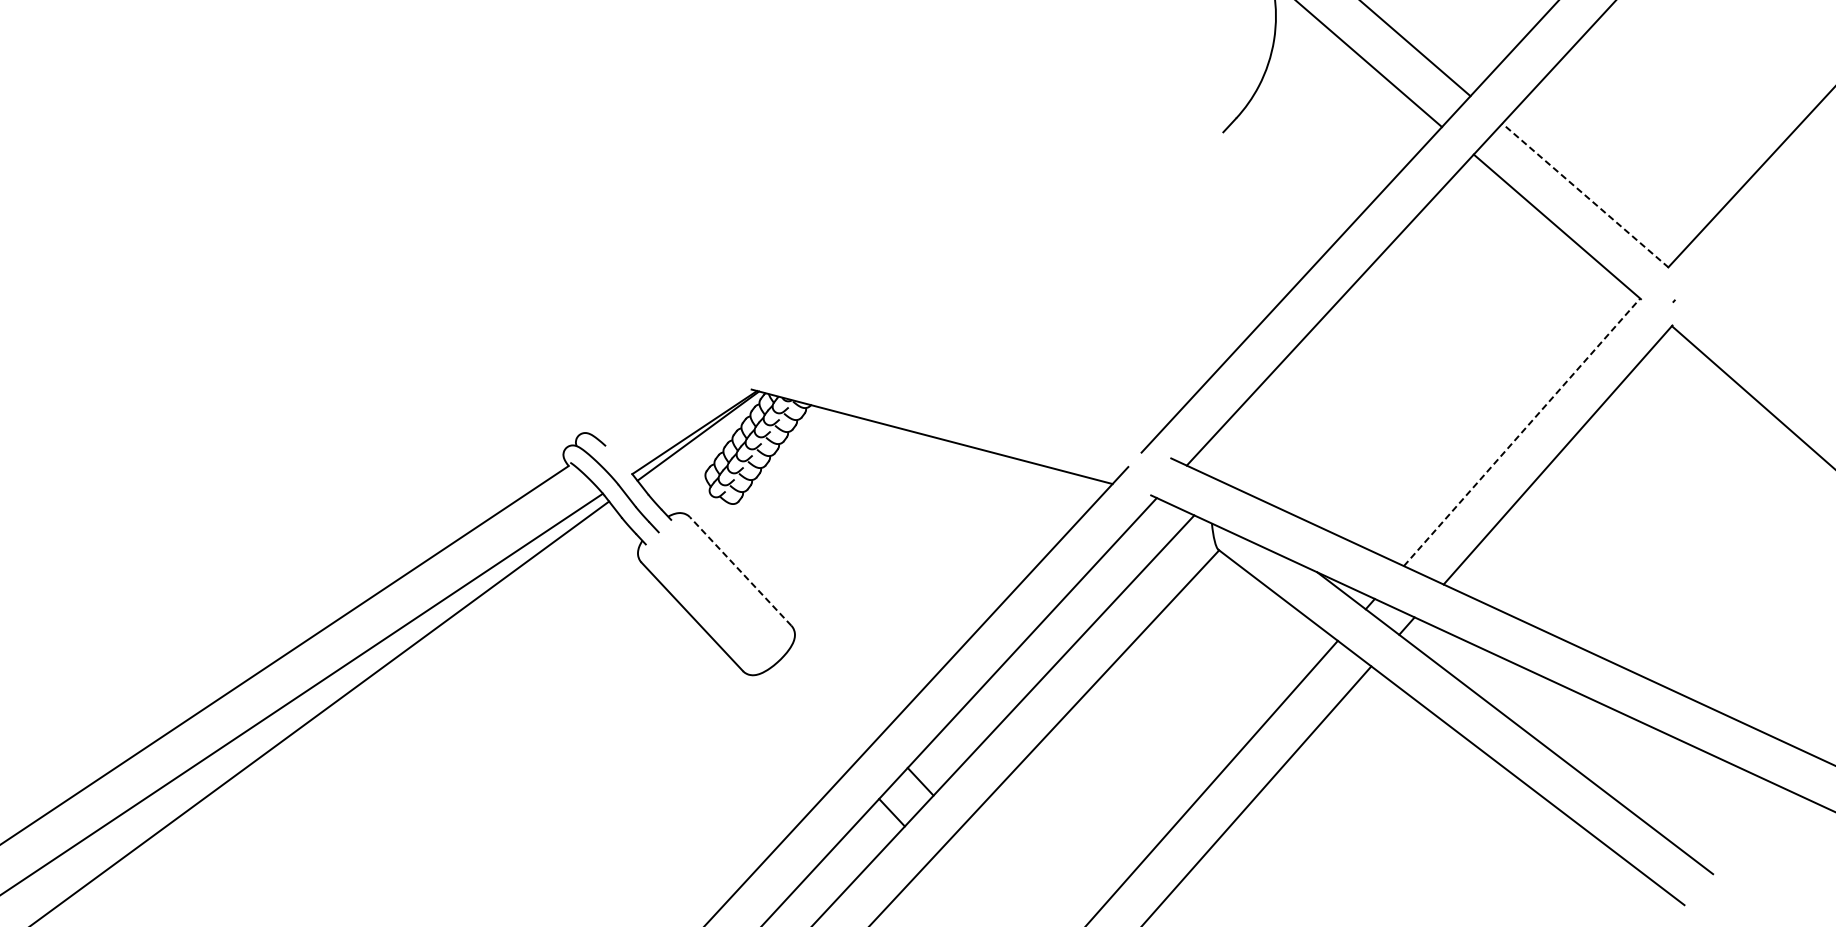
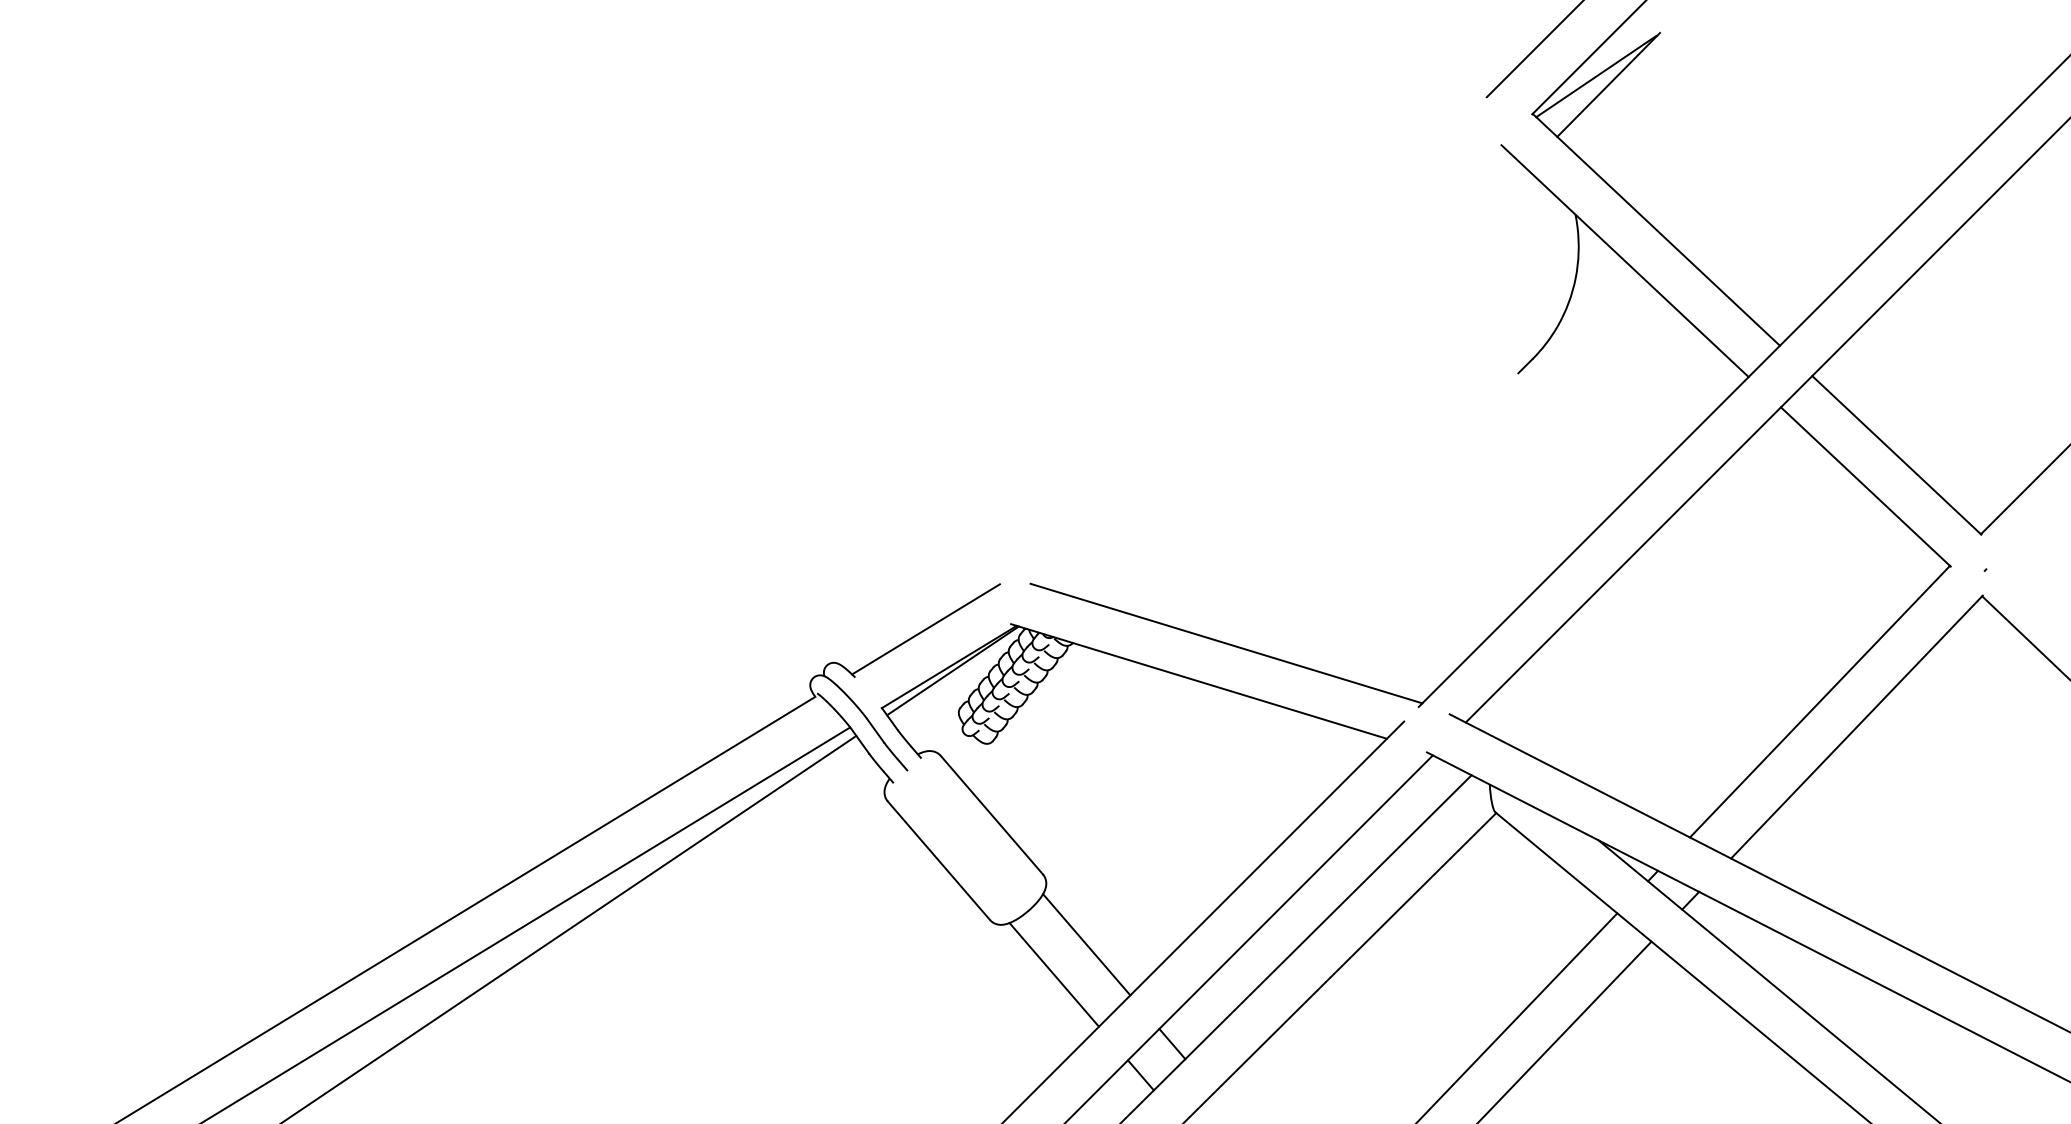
line: (1585, 195) -> (1896, 455), dashed -> solid
line: (670, 397) -> (925, 629), added
line: (956, 399) -> (1226, 643), added
line: (1522, 432) -> (1820, 701), dashed -> solid
line: (740, 570) -> (991, 814), dashed -> solid
line: (835, 690) -> (1086, 944), added
line: (805, 720) -> (1053, 974), added

